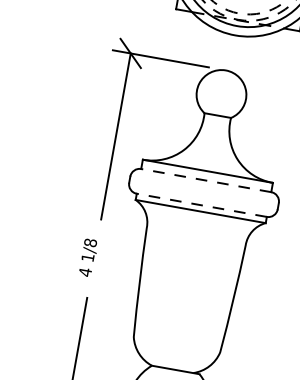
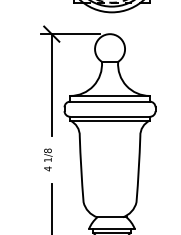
line: (207, 180) -> (110, 101), dashed -> solid
line: (202, 204) -> (110, 116), dashed -> solid

